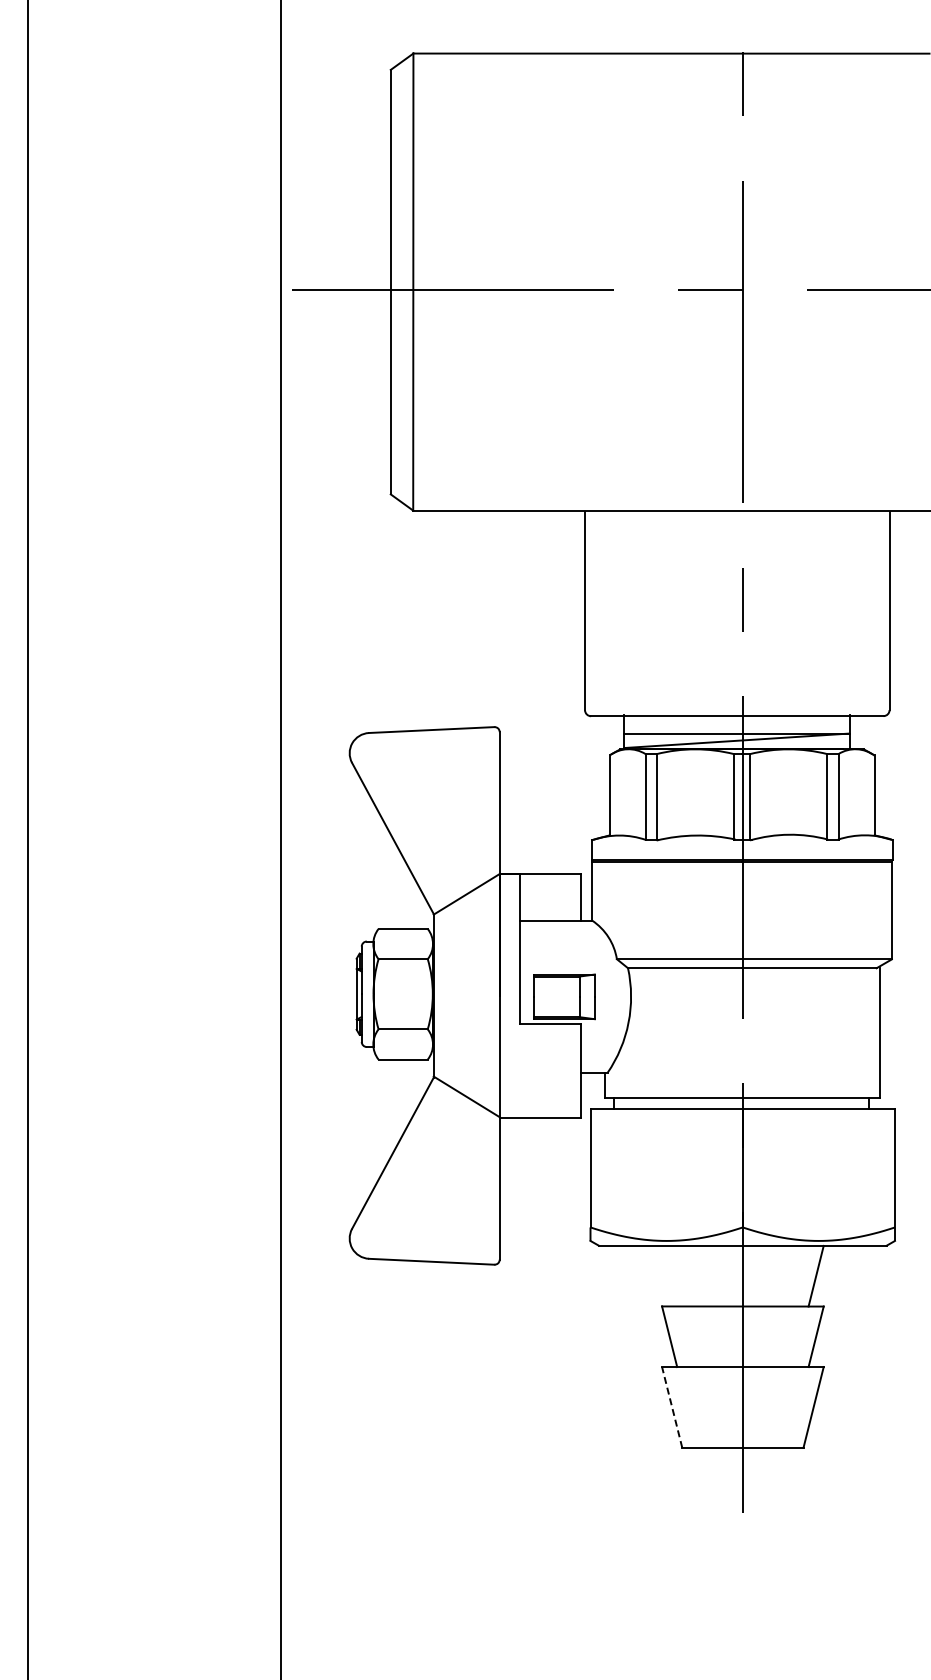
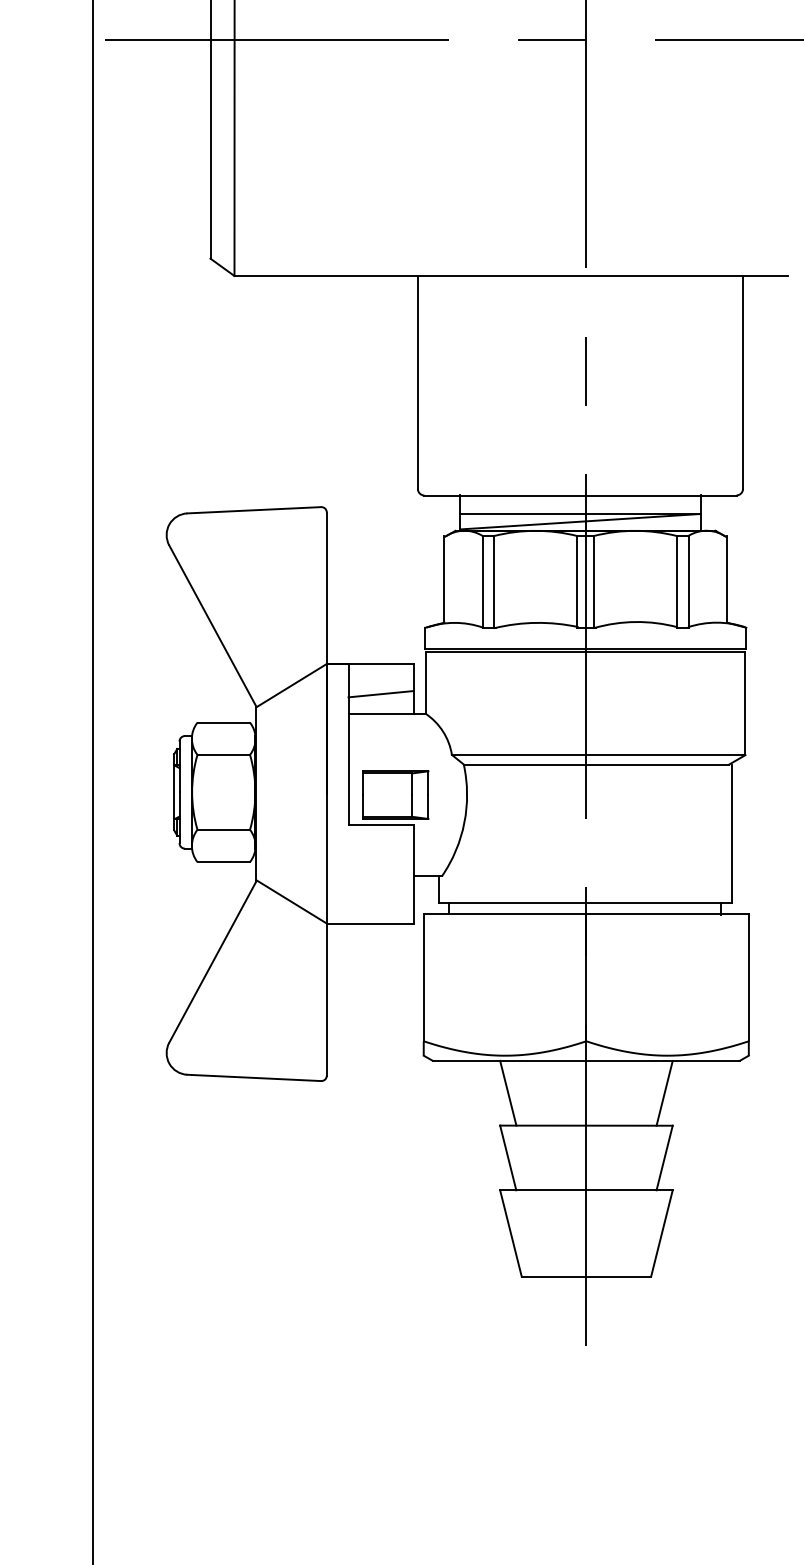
line: (550, 902) -> (381, 694), added
line: (669, 1275) -> (508, 1092), added
line: (672, 1407) -> (511, 1233), dashed -> solid

